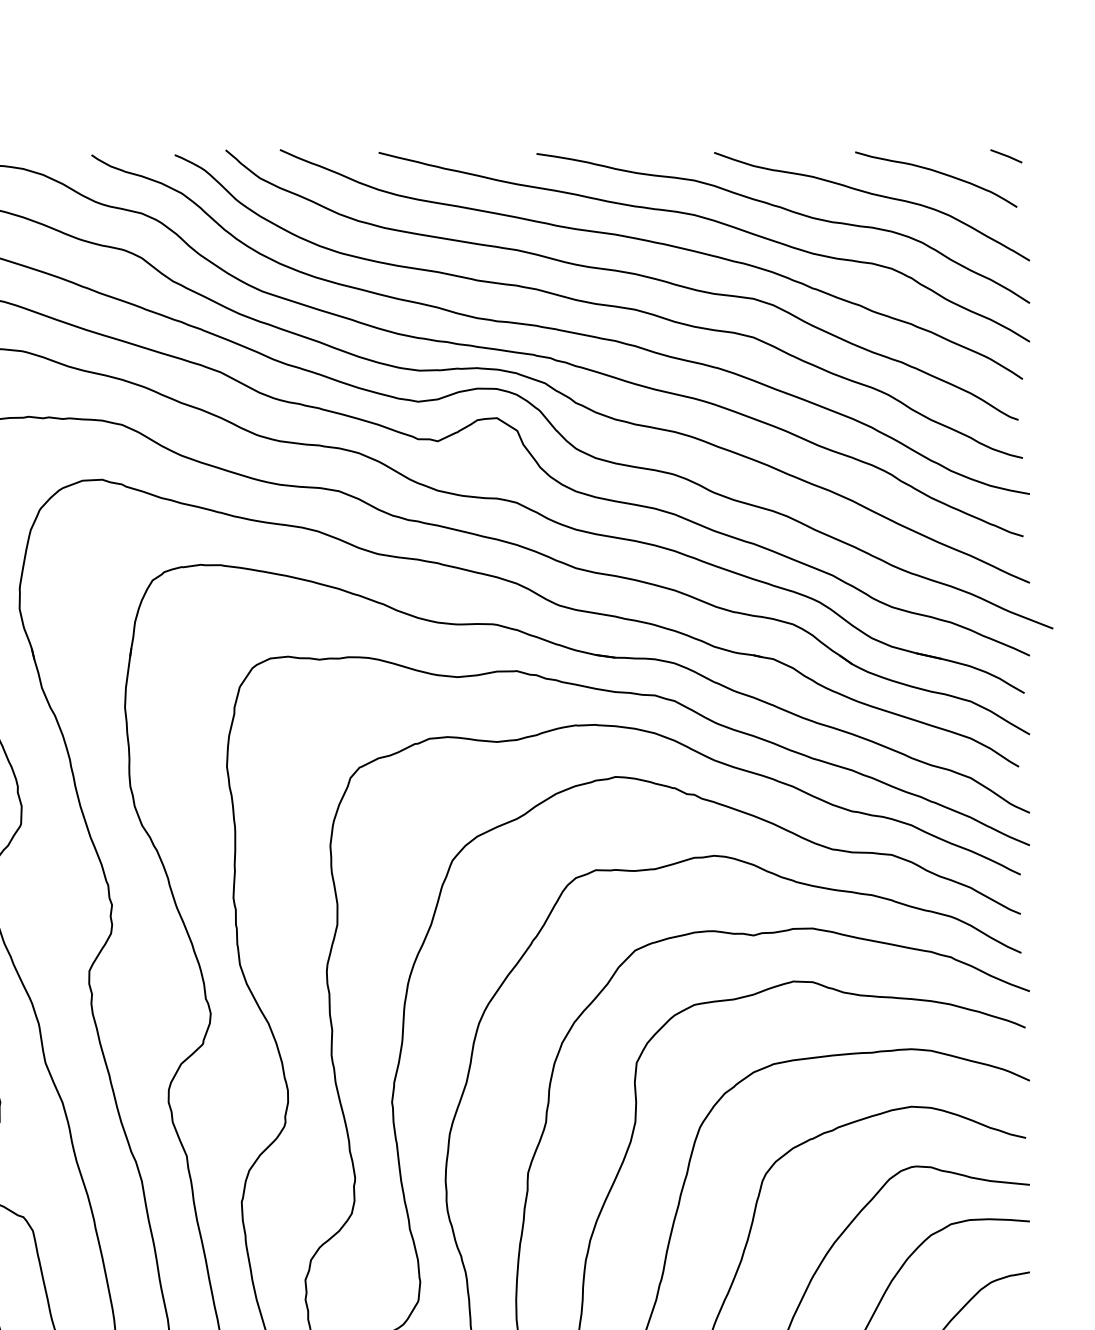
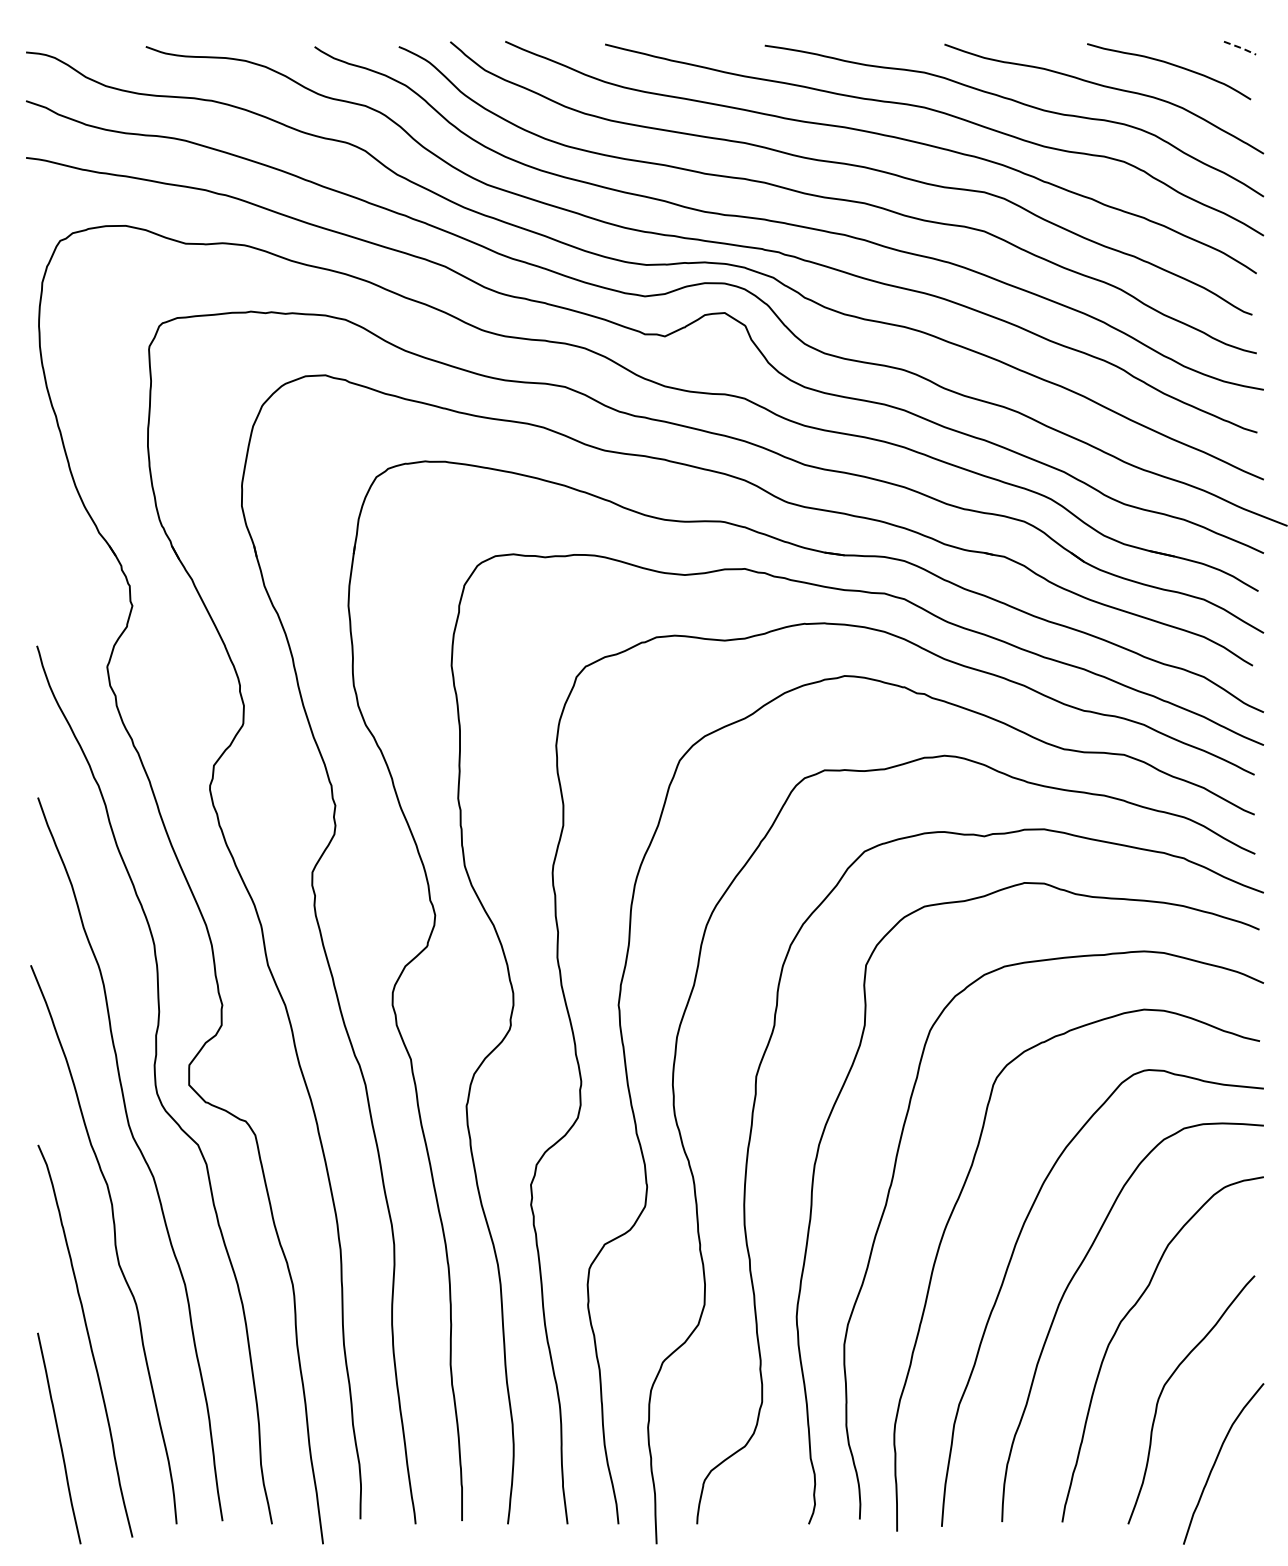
line: (1007, 156) -> (1241, 48), solid -> dashed

